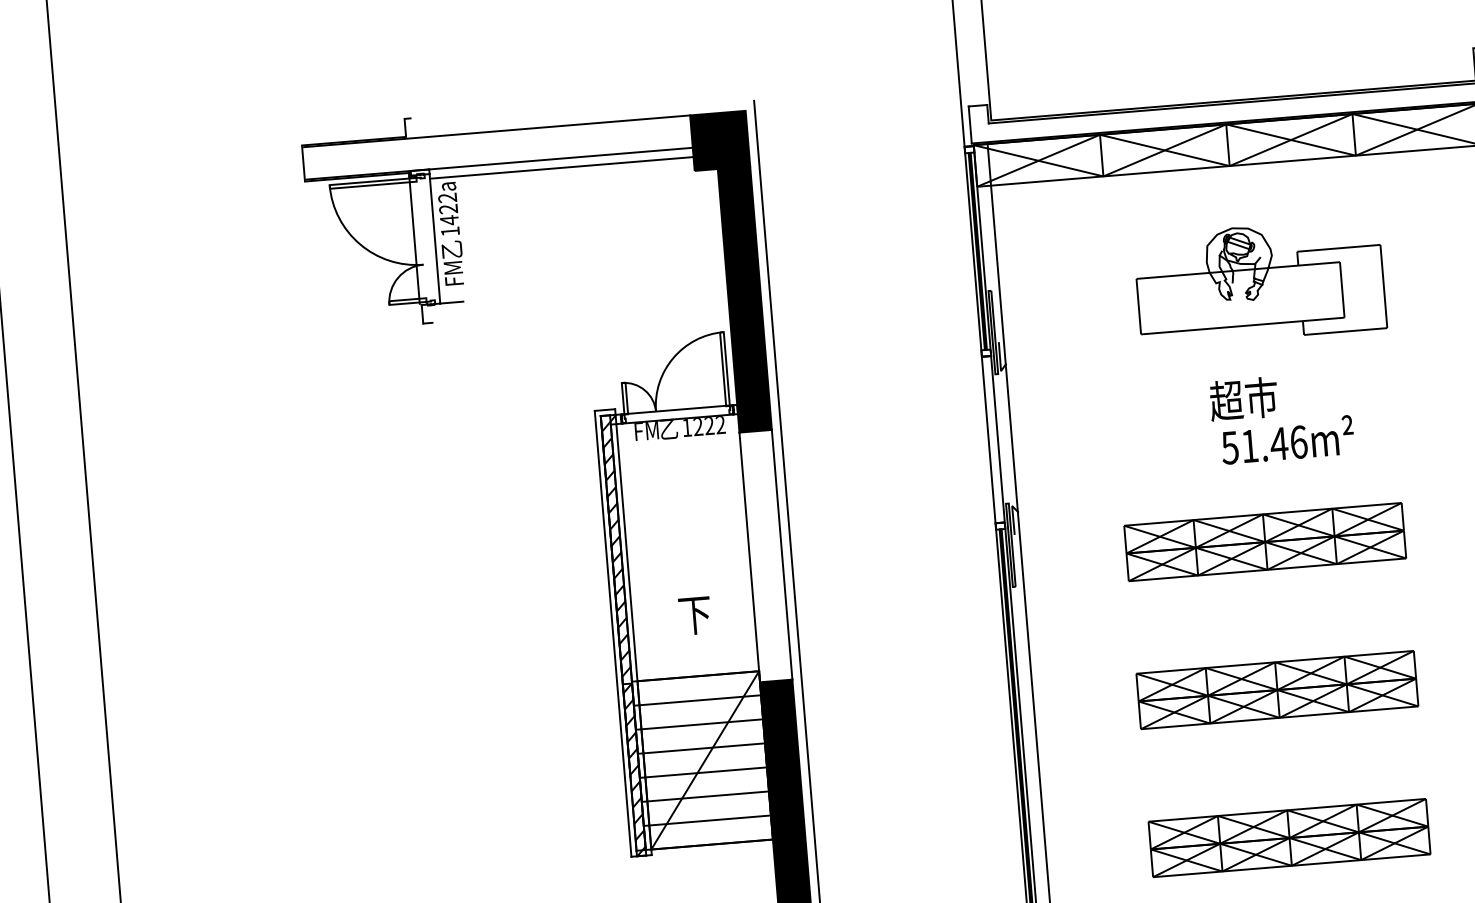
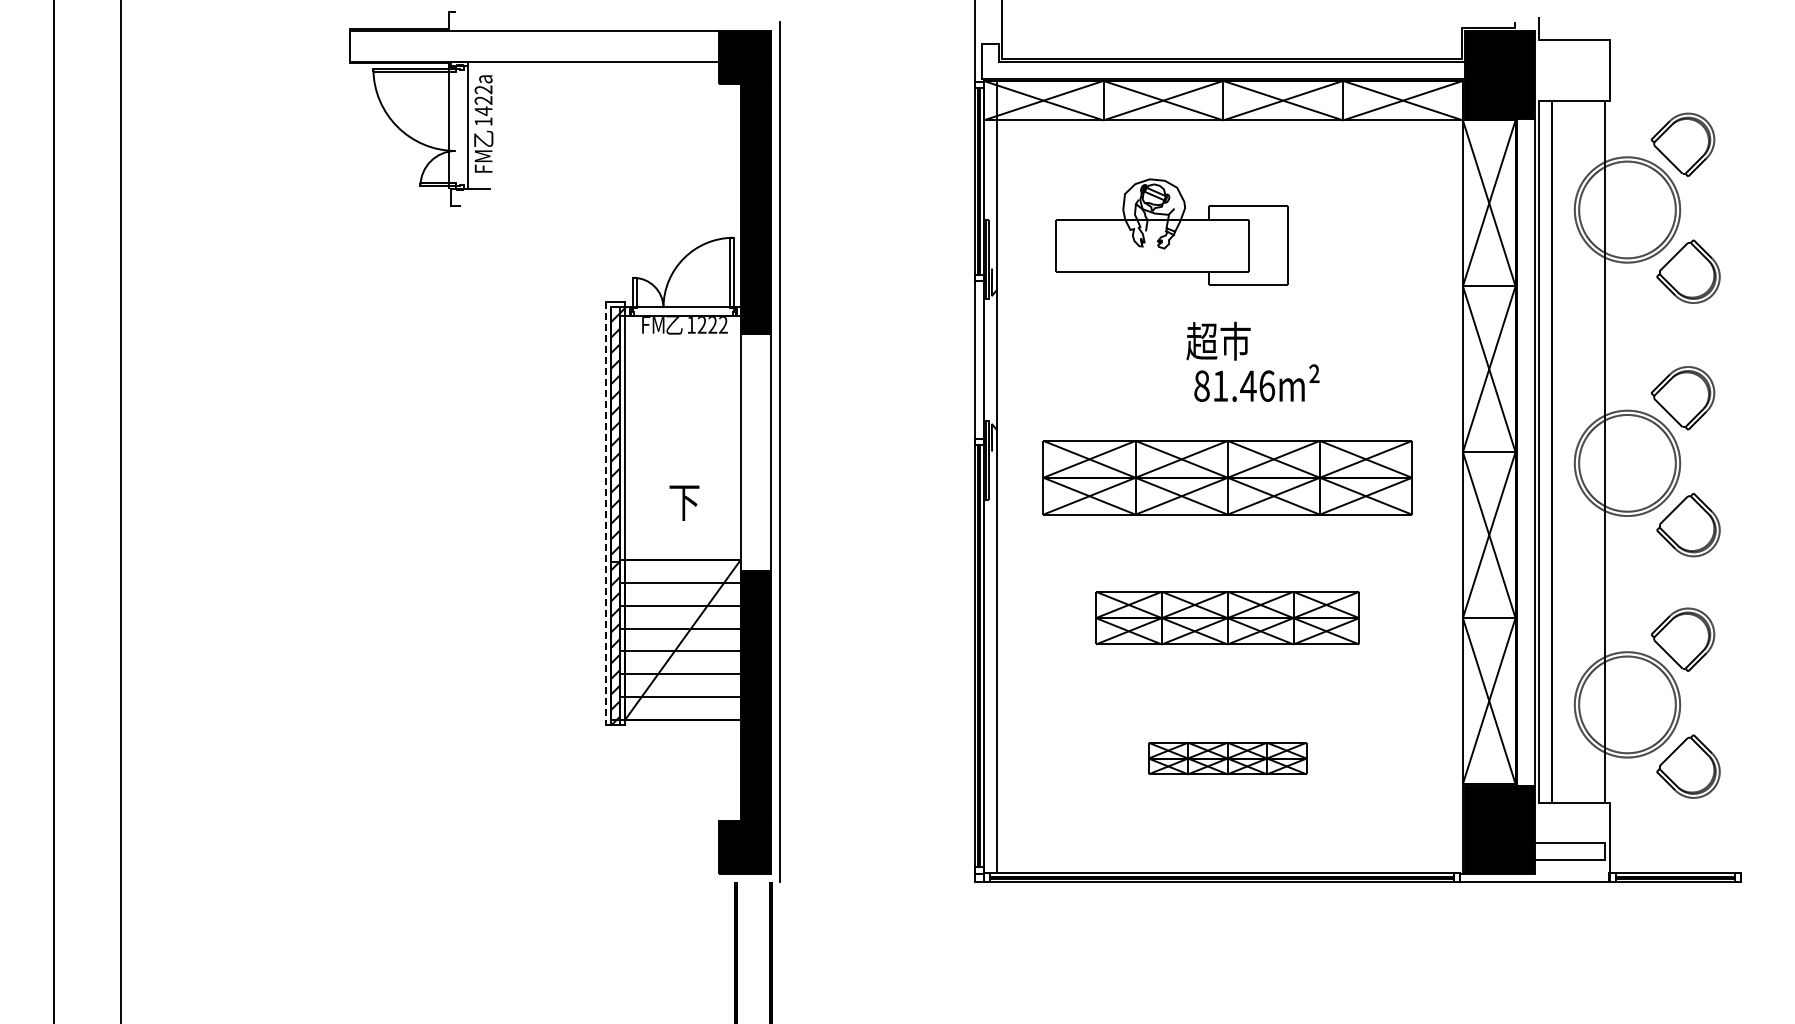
line: (561, 168) -> (593, 70), removed
part: (1259, 281) -> (1171, 231), moved
text: (1229, 447) -> (1201, 385), 51.46m² -> 81.46m²
part: (1265, 541) -> (1227, 477), size x1.4
line: (612, 633) -> (605, 513), solid -> dashed
part: (1289, 837) -> (1227, 758), size x0.6

